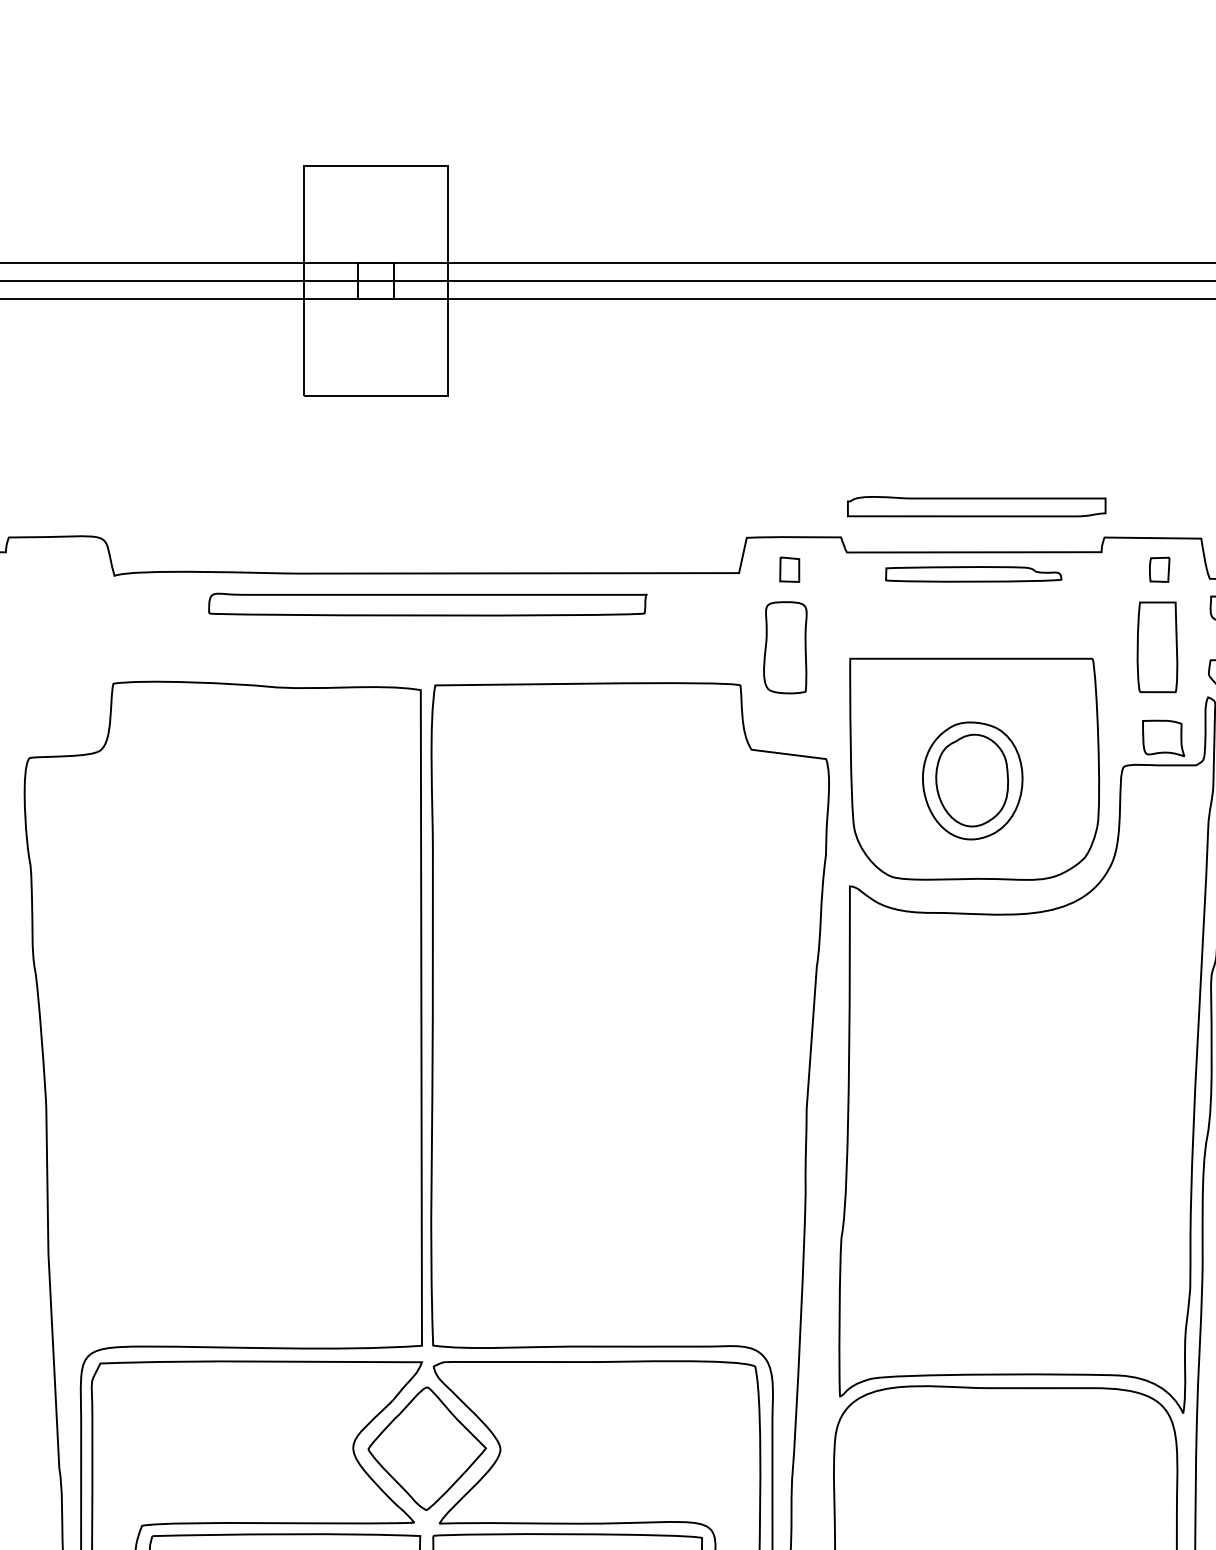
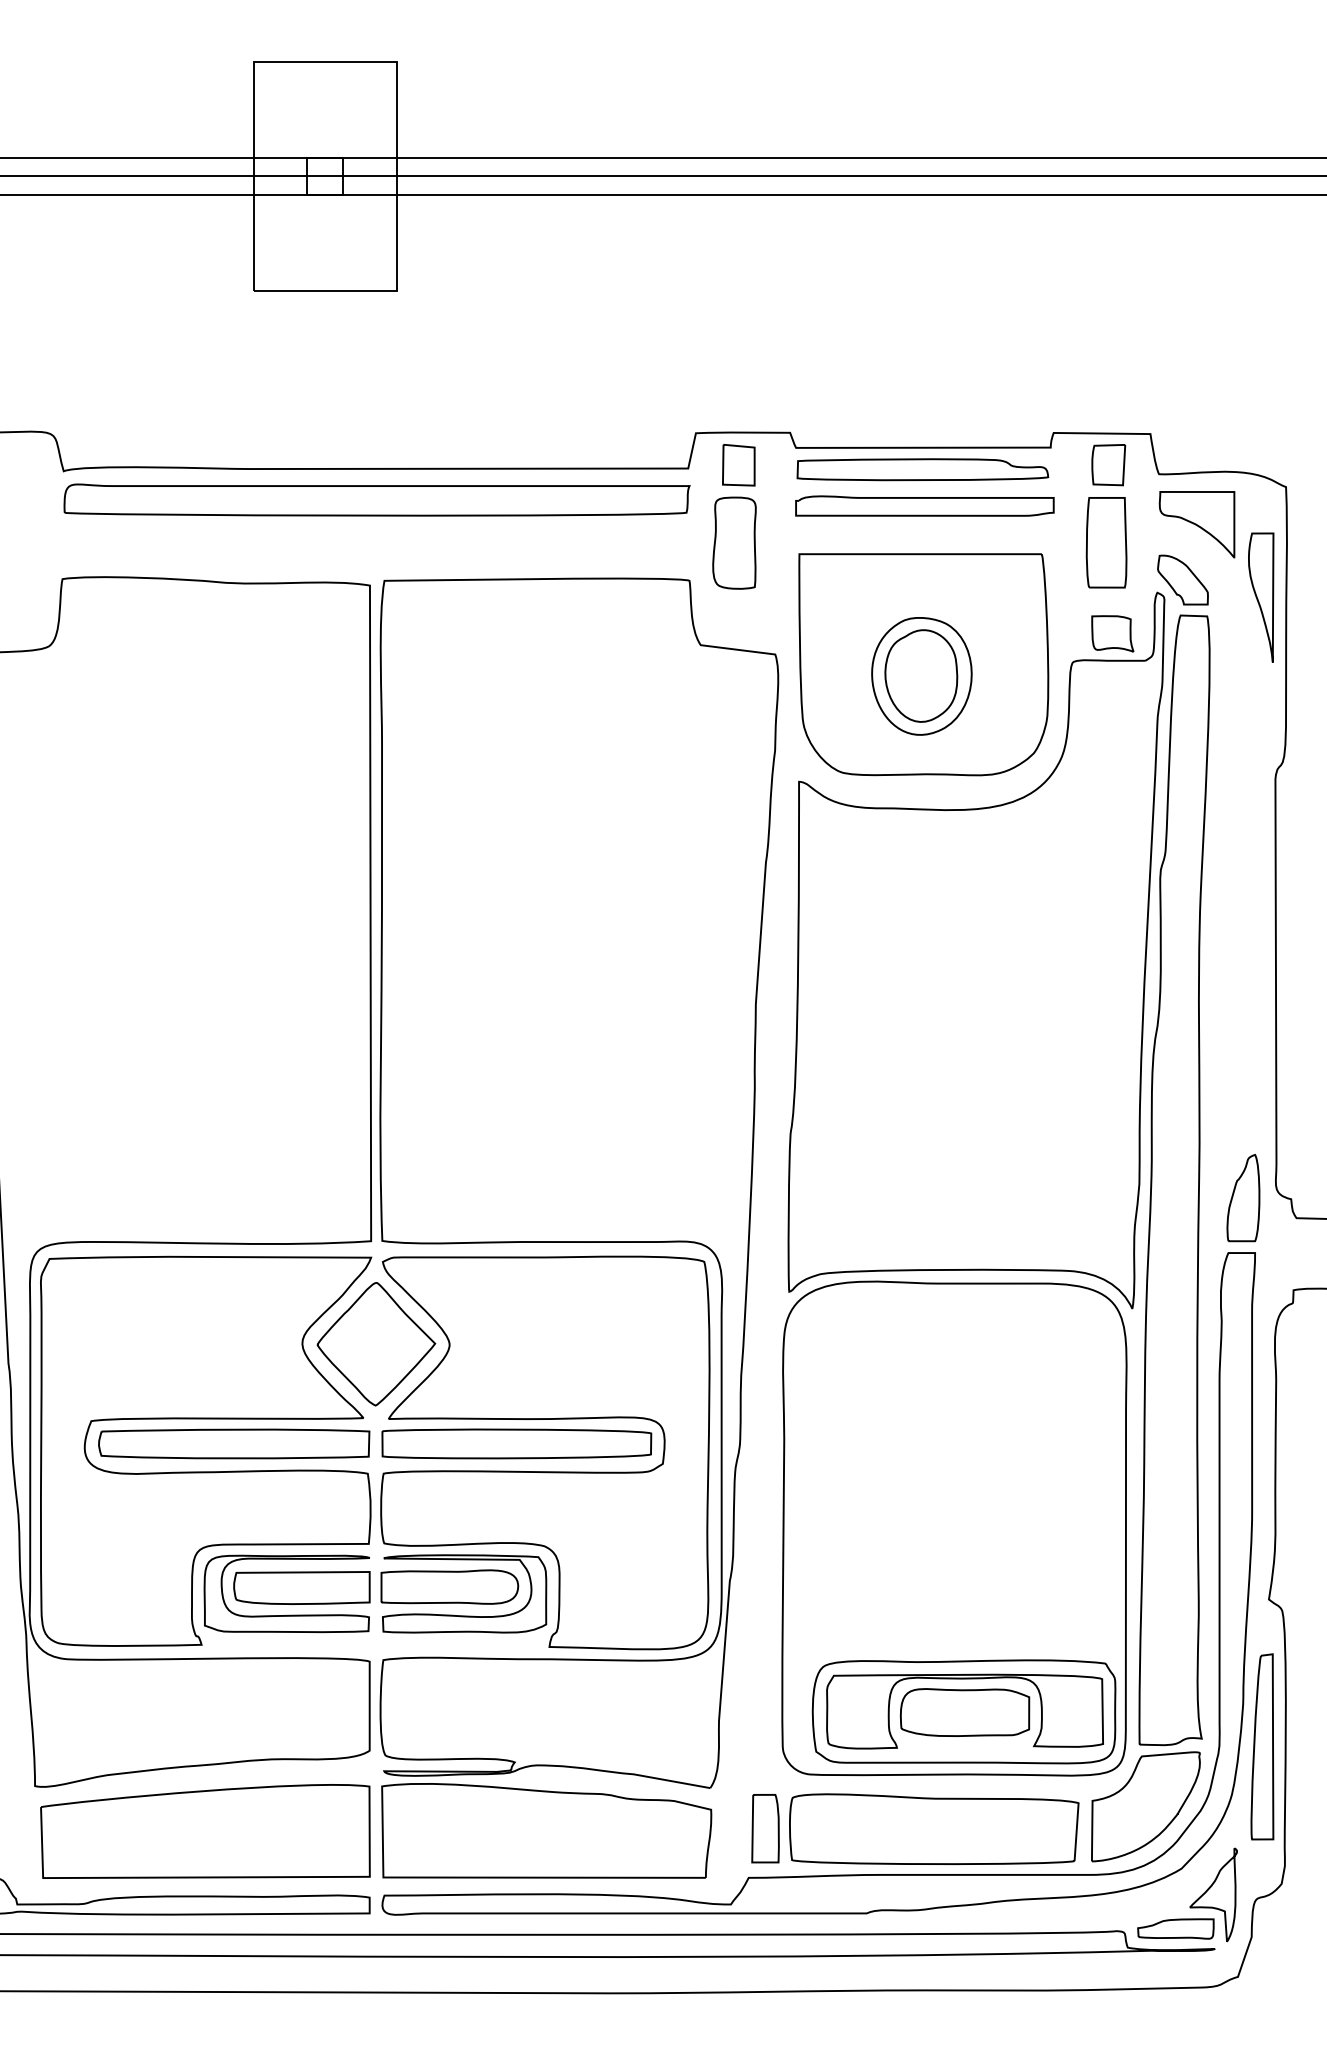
part: (976, 506) -> (924, 505), moved
part: (789, 569) -> (738, 464), size x1.67
part: (1159, 570) -> (1108, 465), size x1.67
part: (973, 574) -> (922, 469), size x1.43
part: (427, 604) -> (376, 499), size x1.43

